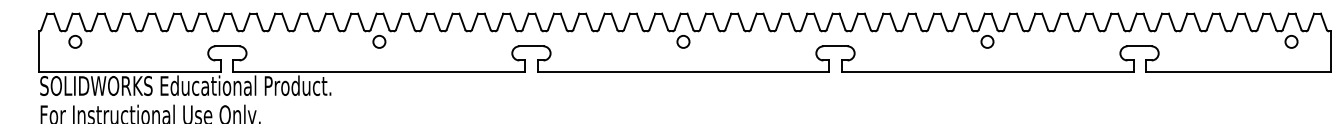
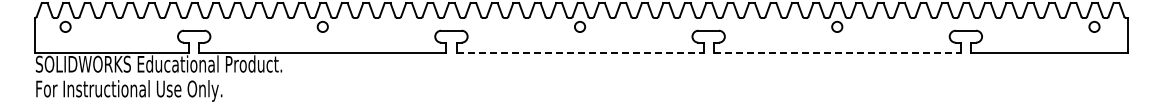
line: (683, 72) -> (580, 52), solid -> dashed
line: (987, 72) -> (837, 52), solid -> dashed

